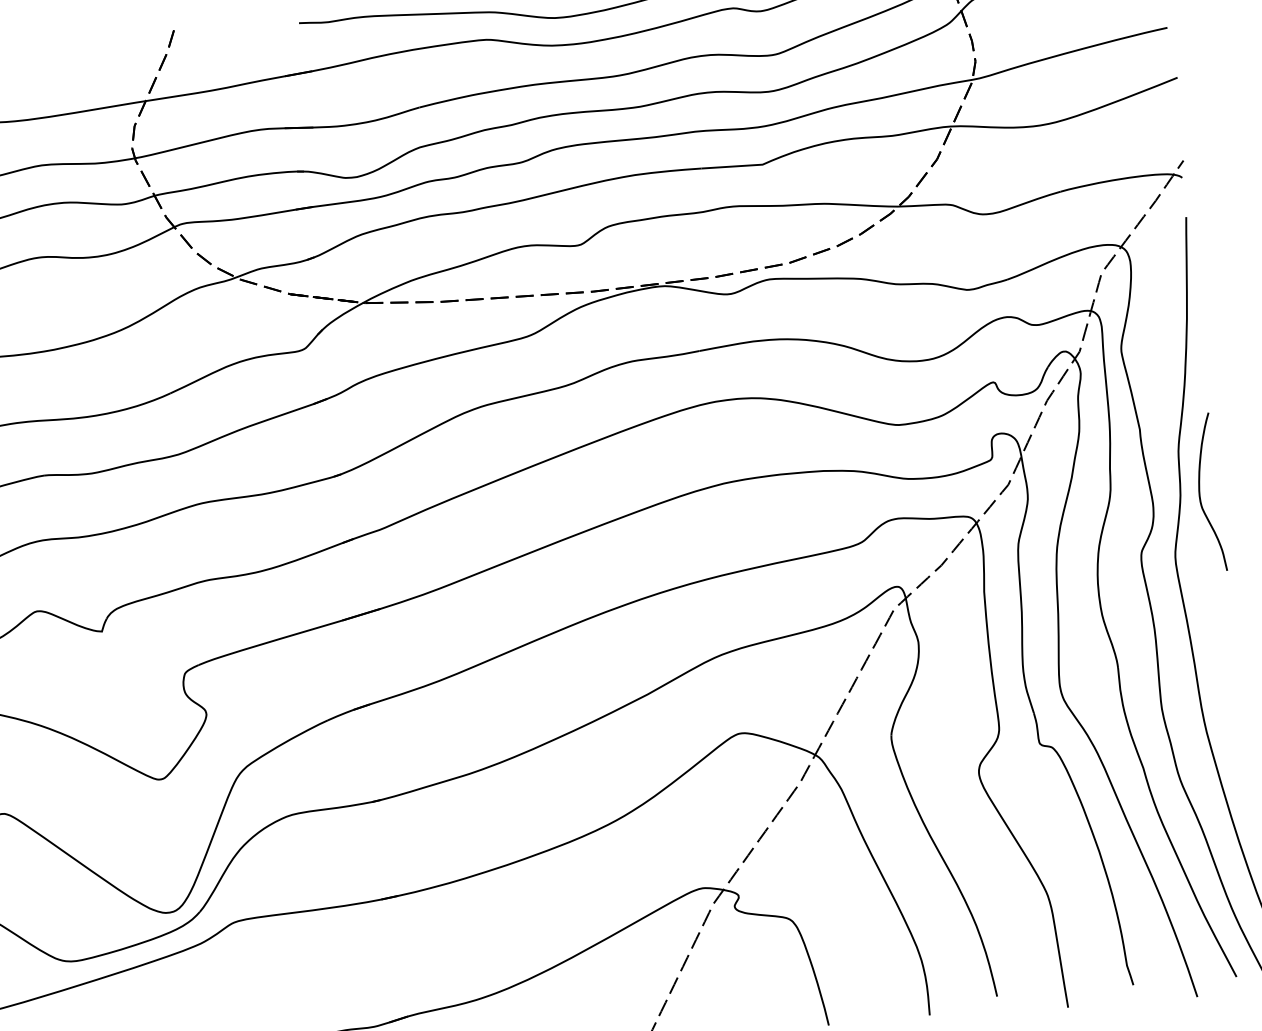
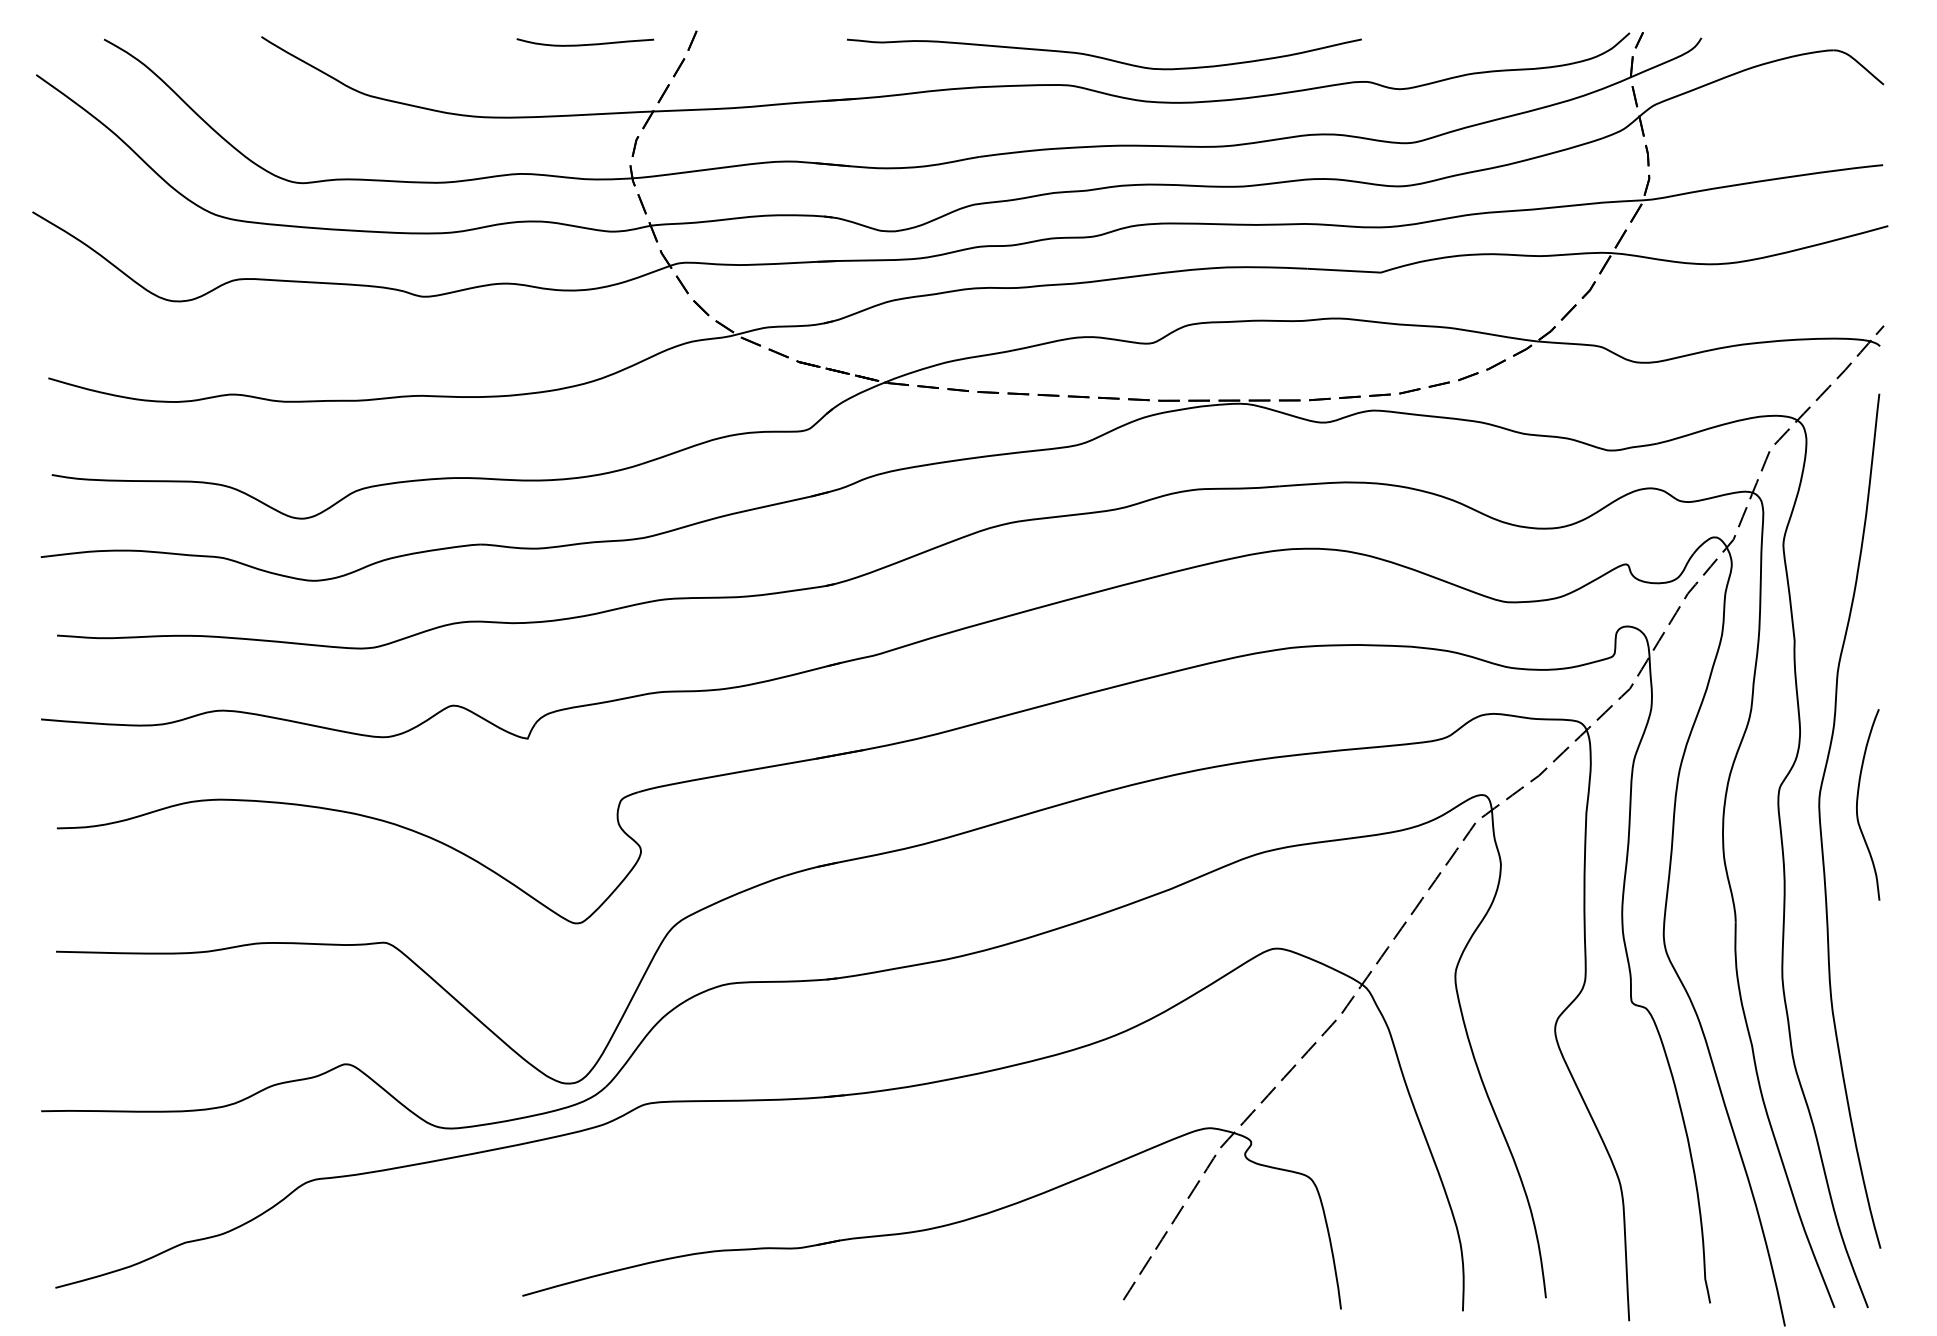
curve: (83, 52) -> (585, 44), added
curve: (1200, 490) -> (1858, 800), moved

